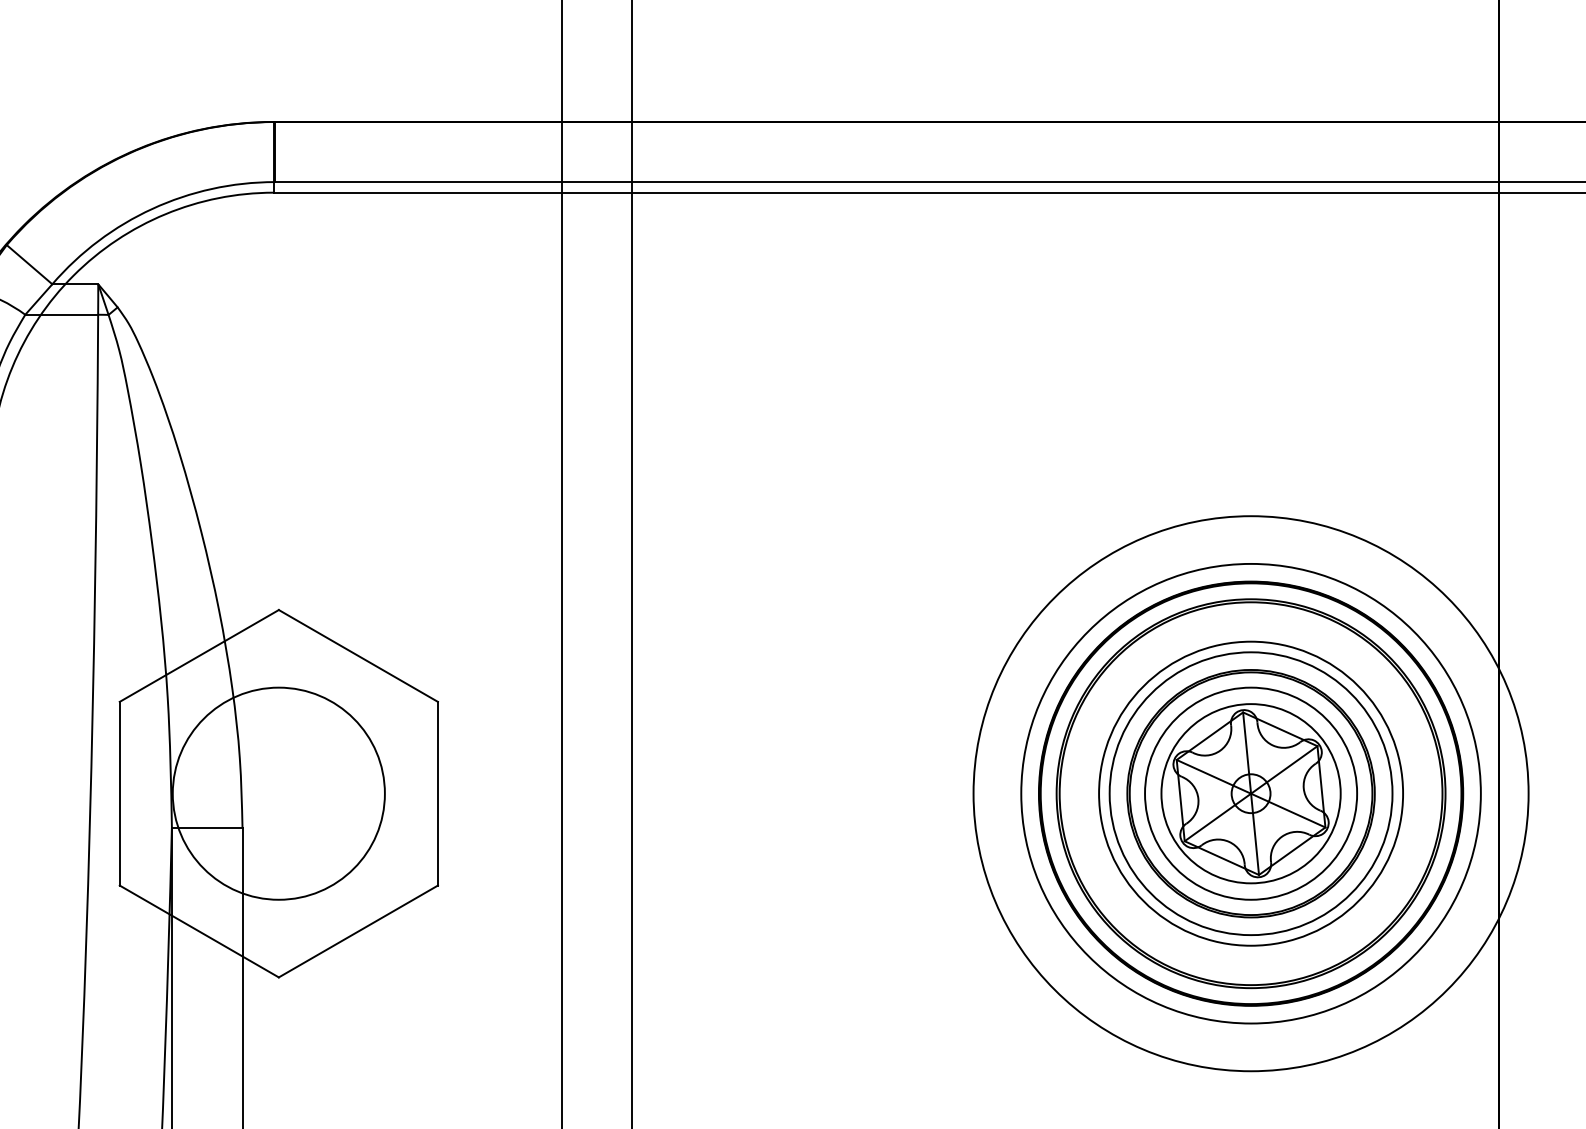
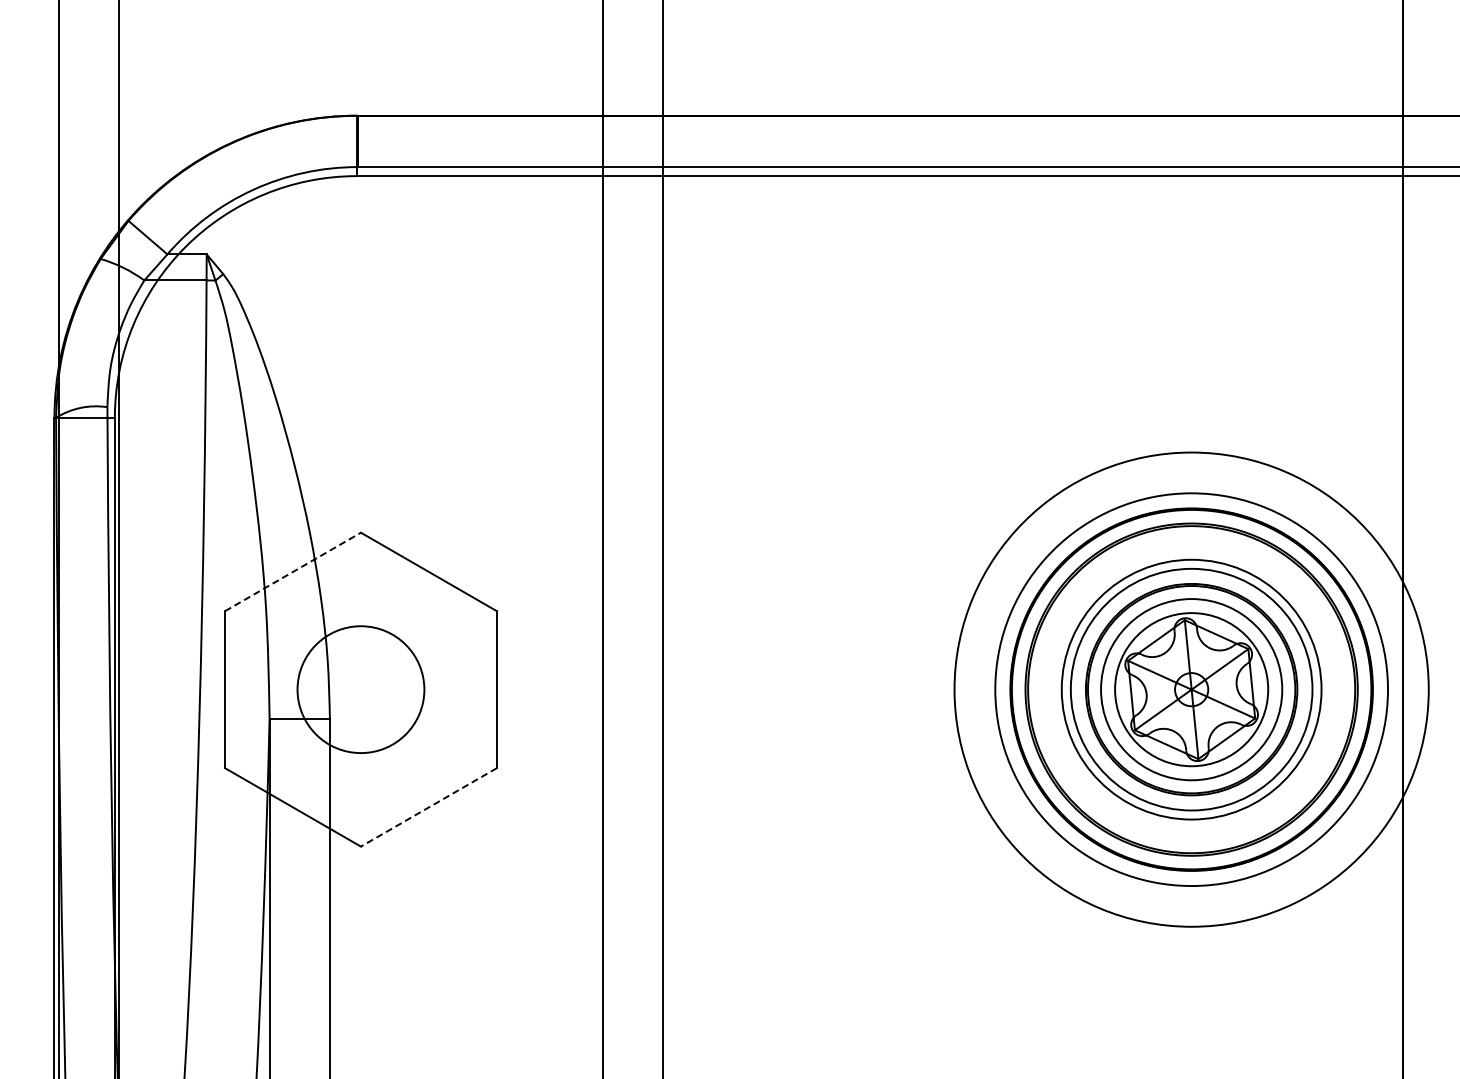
line: (199, 655) -> (293, 571), solid -> dashed
circle: (278, 793) -> (360, 689), size x0.7
line: (357, 931) -> (428, 807), solid -> dashed

